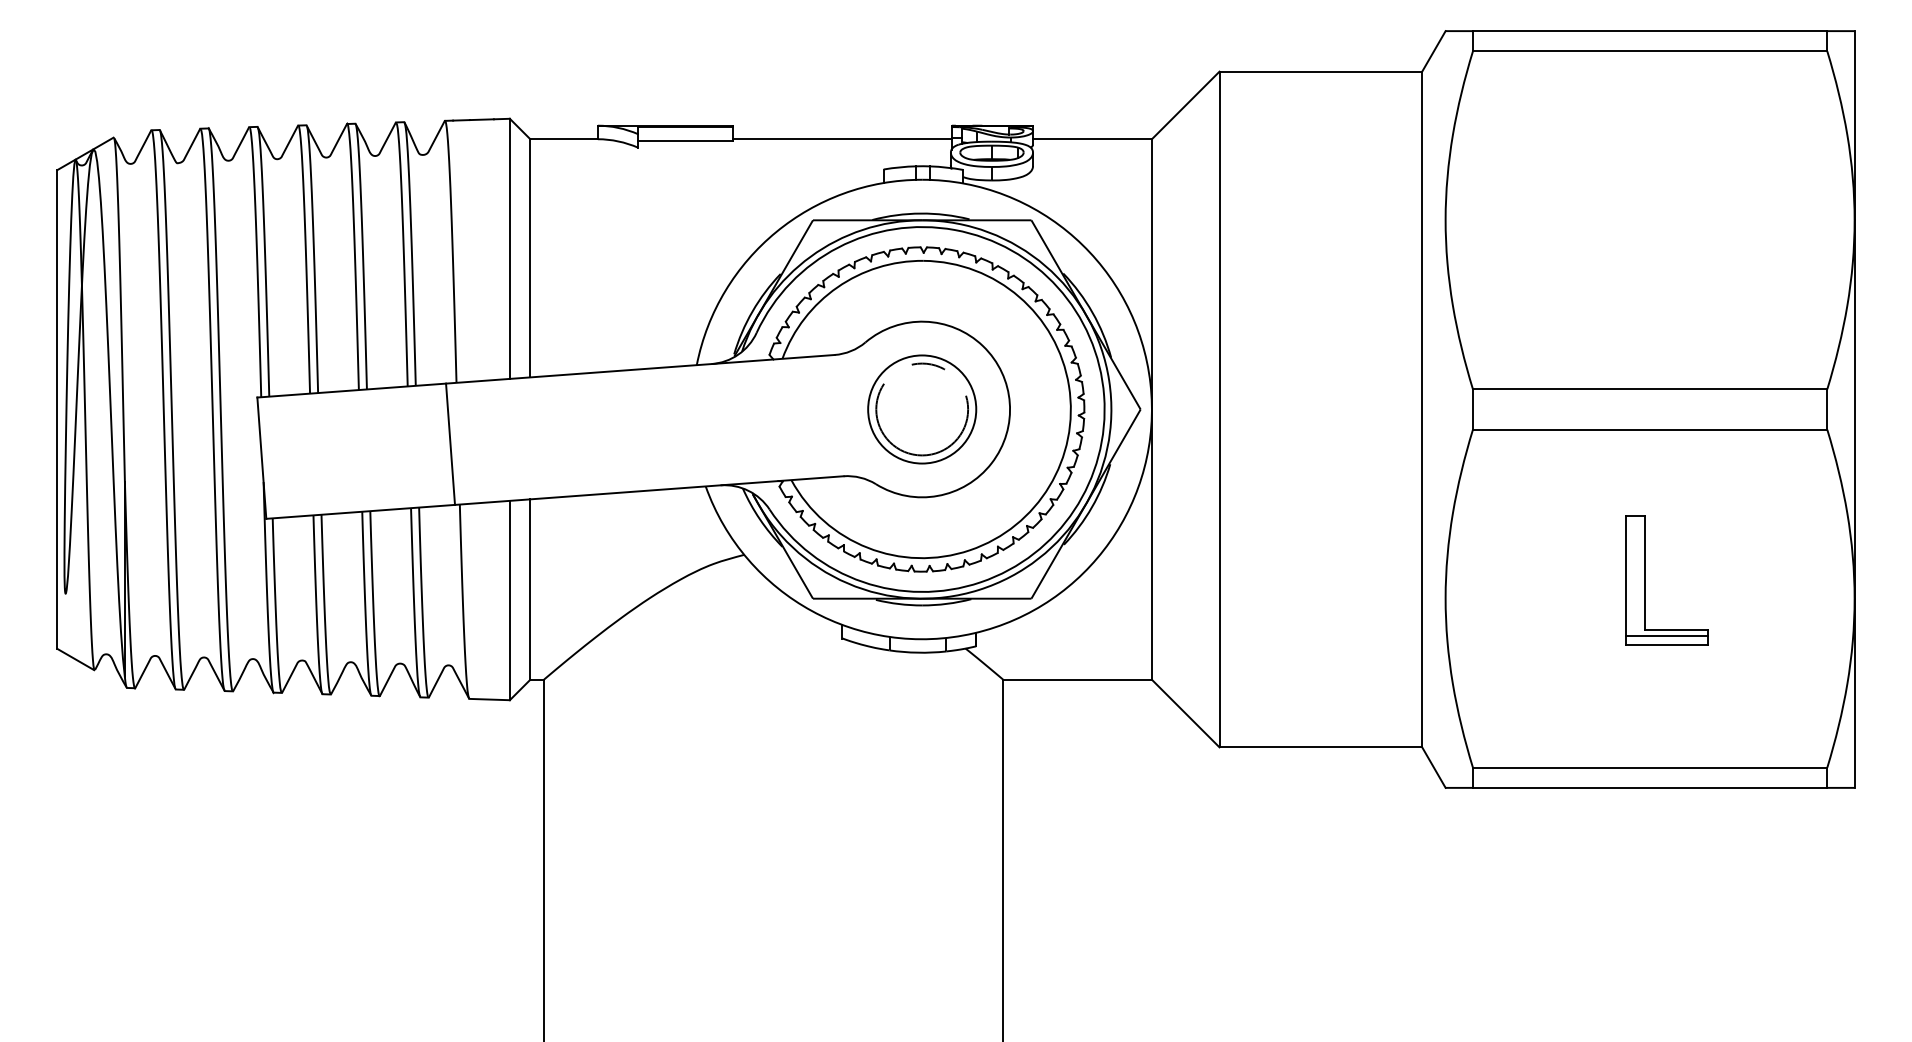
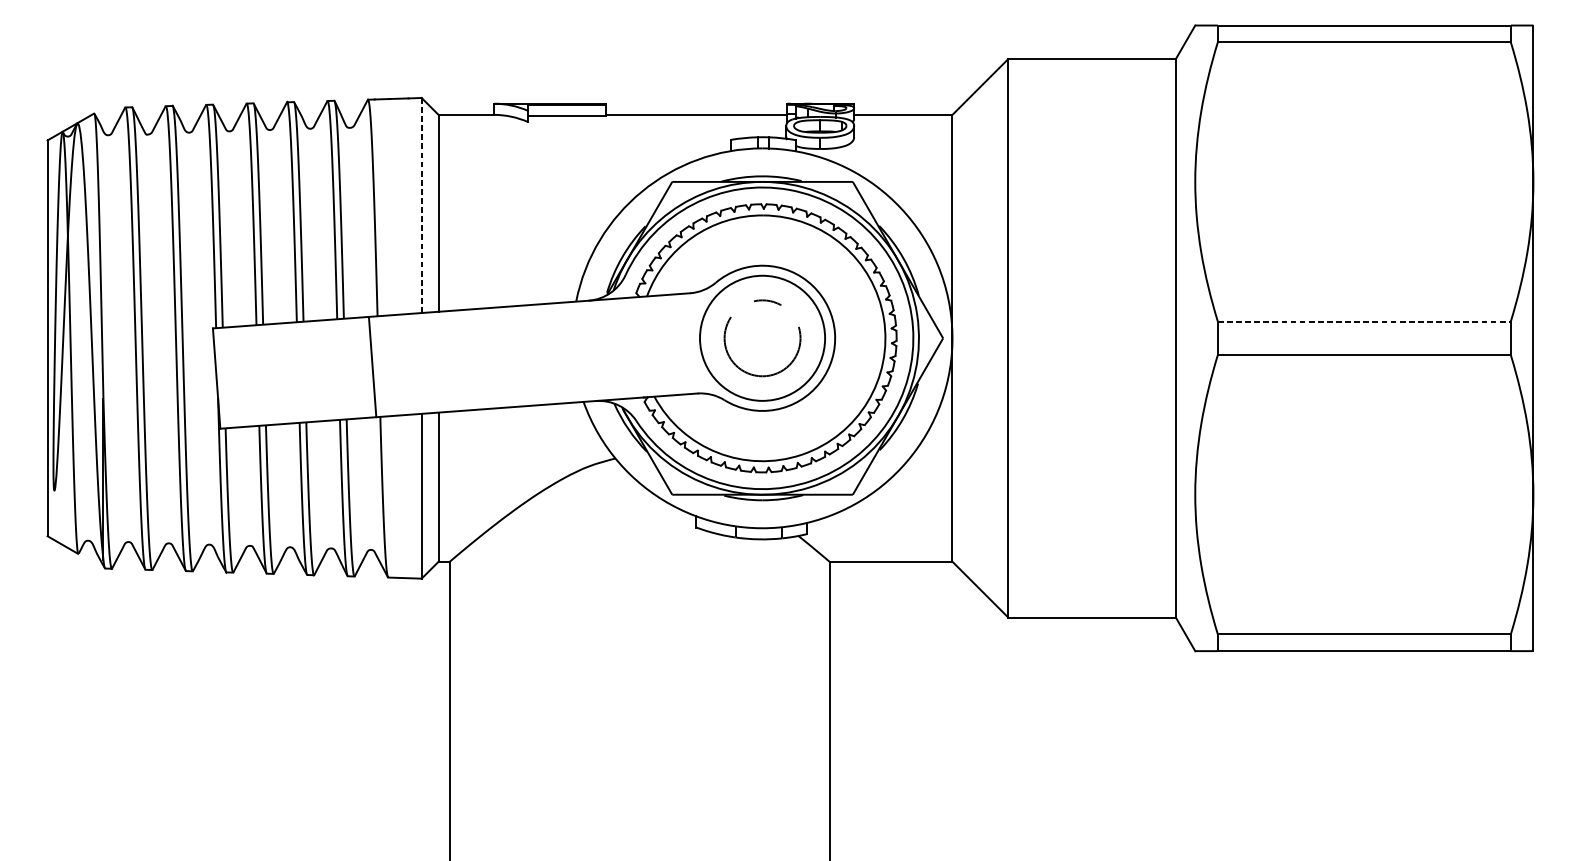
line: (509, 249) -> (421, 206), solid -> dashed
line: (1650, 389) -> (1364, 321), solid -> dashed
circle: (922, 409) -> (762, 338), size x1.4
part: (1645, 580) -> (1360, 479), removed

